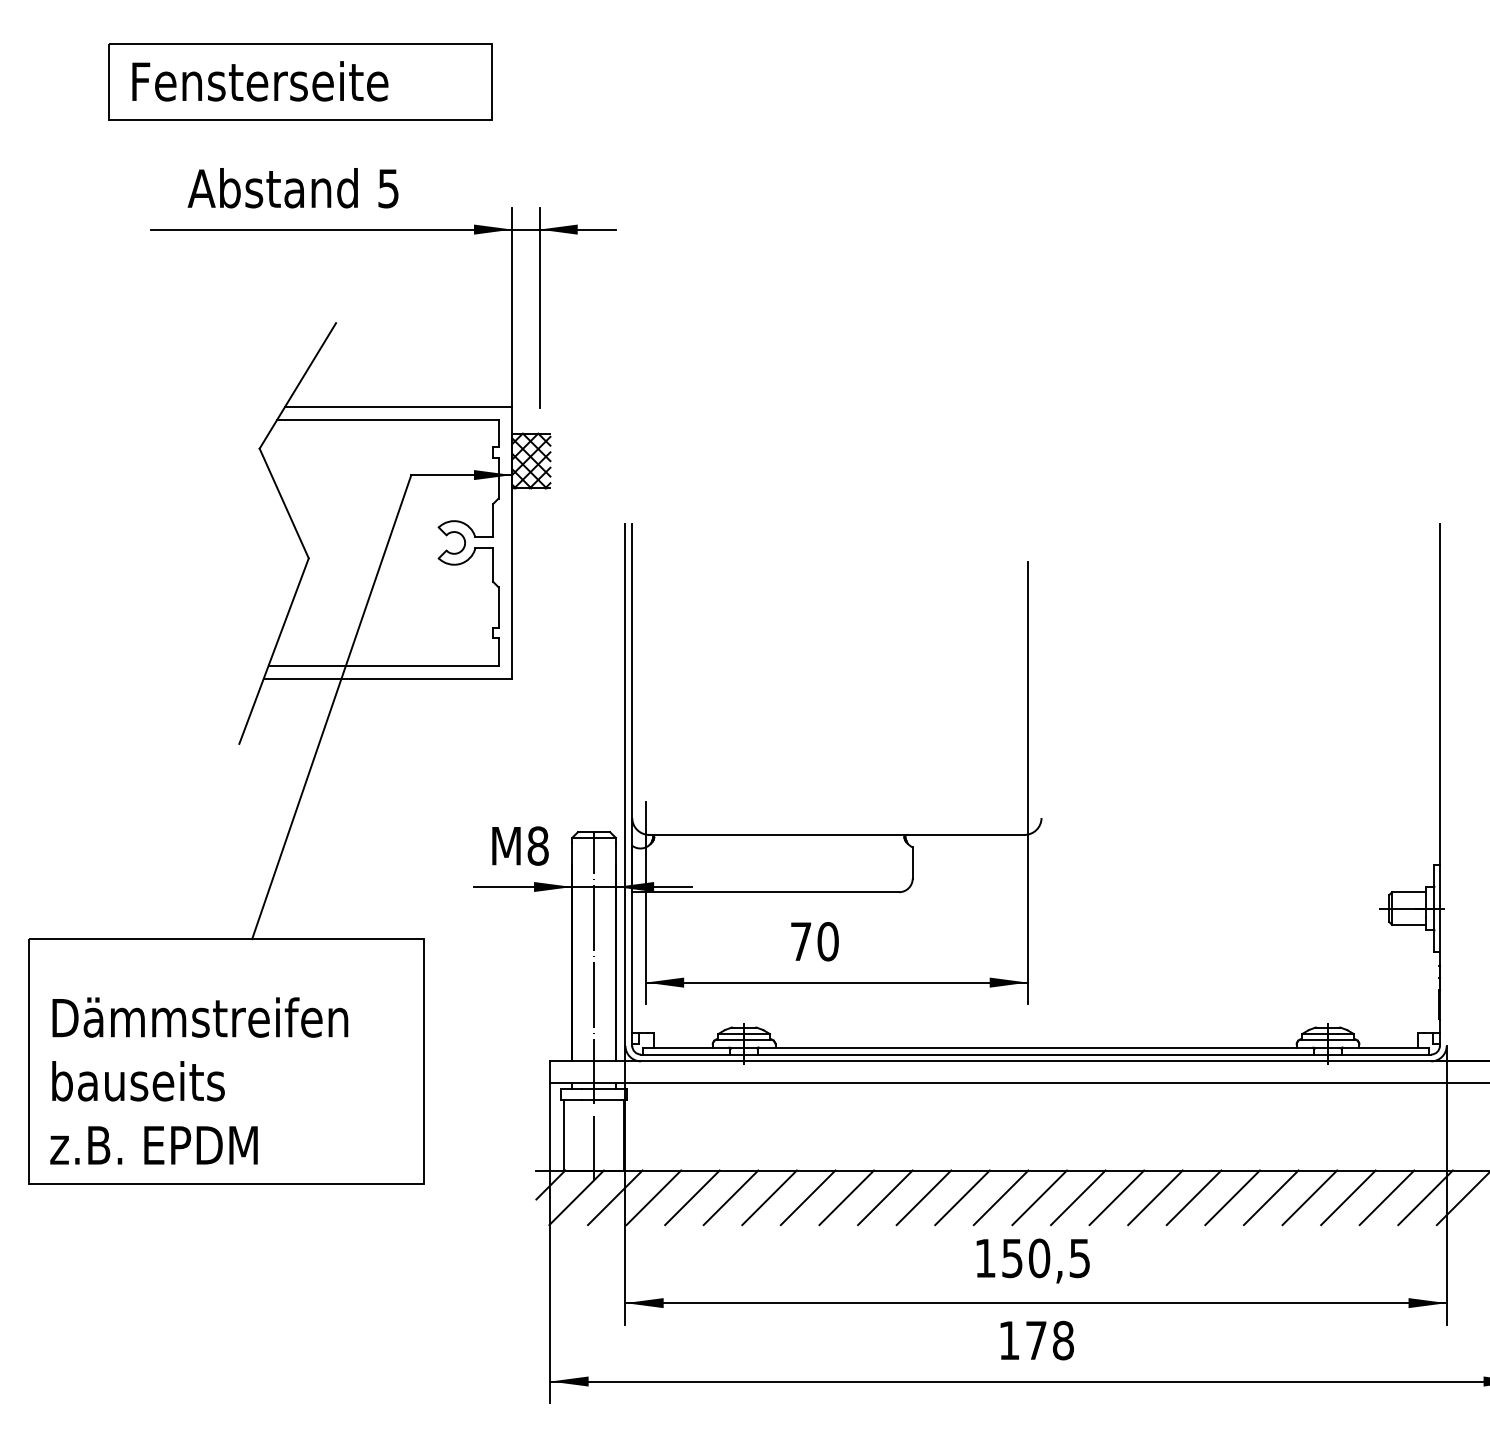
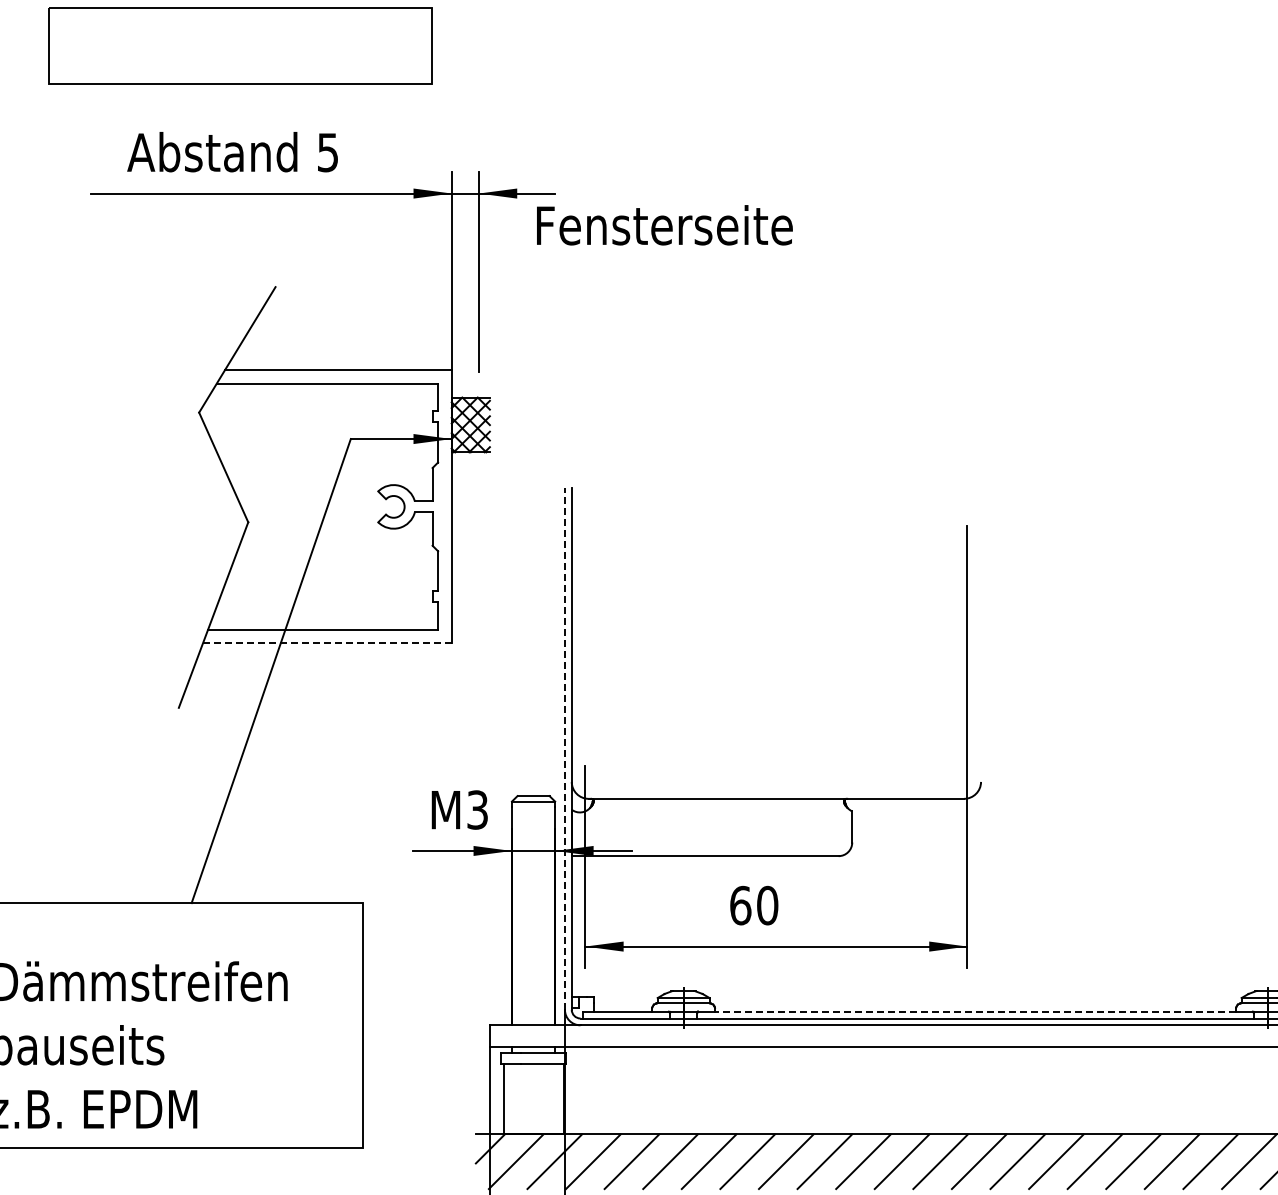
text: (260, 81) -> (665, 225), moved
line: (388, 679) -> (328, 643), solid -> dashed
line: (625, 785) -> (565, 749), solid -> dashed
text: (537, 845) -> (477, 809), 8 -> 3
text: (800, 941) -> (740, 905), 70 -> 60
line: (594, 1006) -> (534, 970), removed
line: (1036, 1047) -> (976, 1011), solid -> dashed

